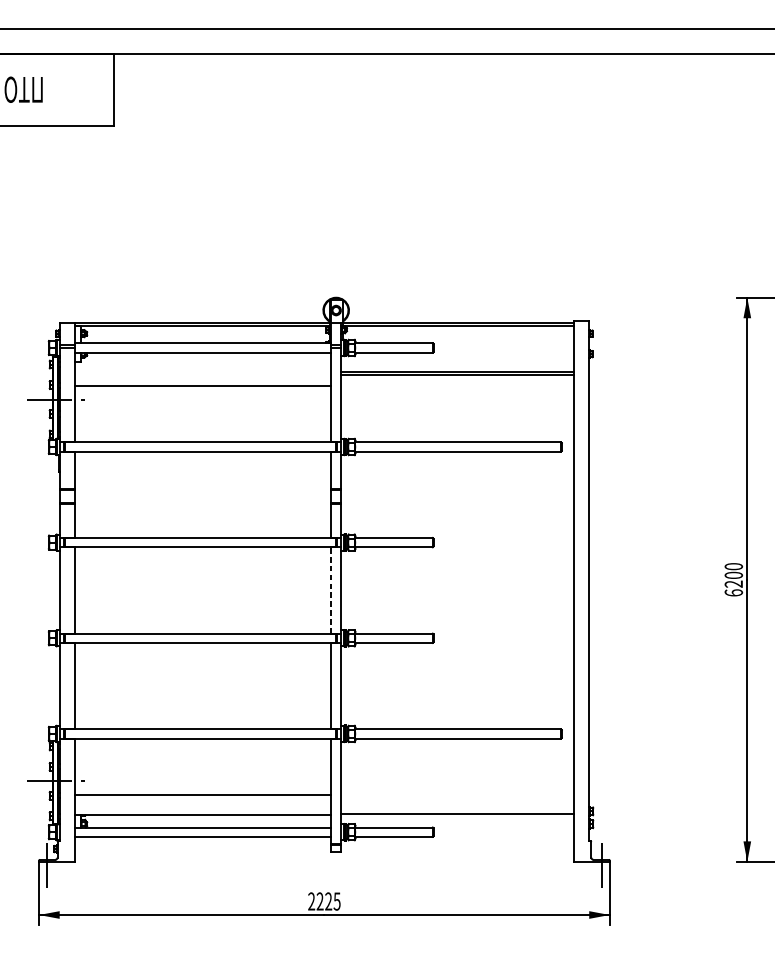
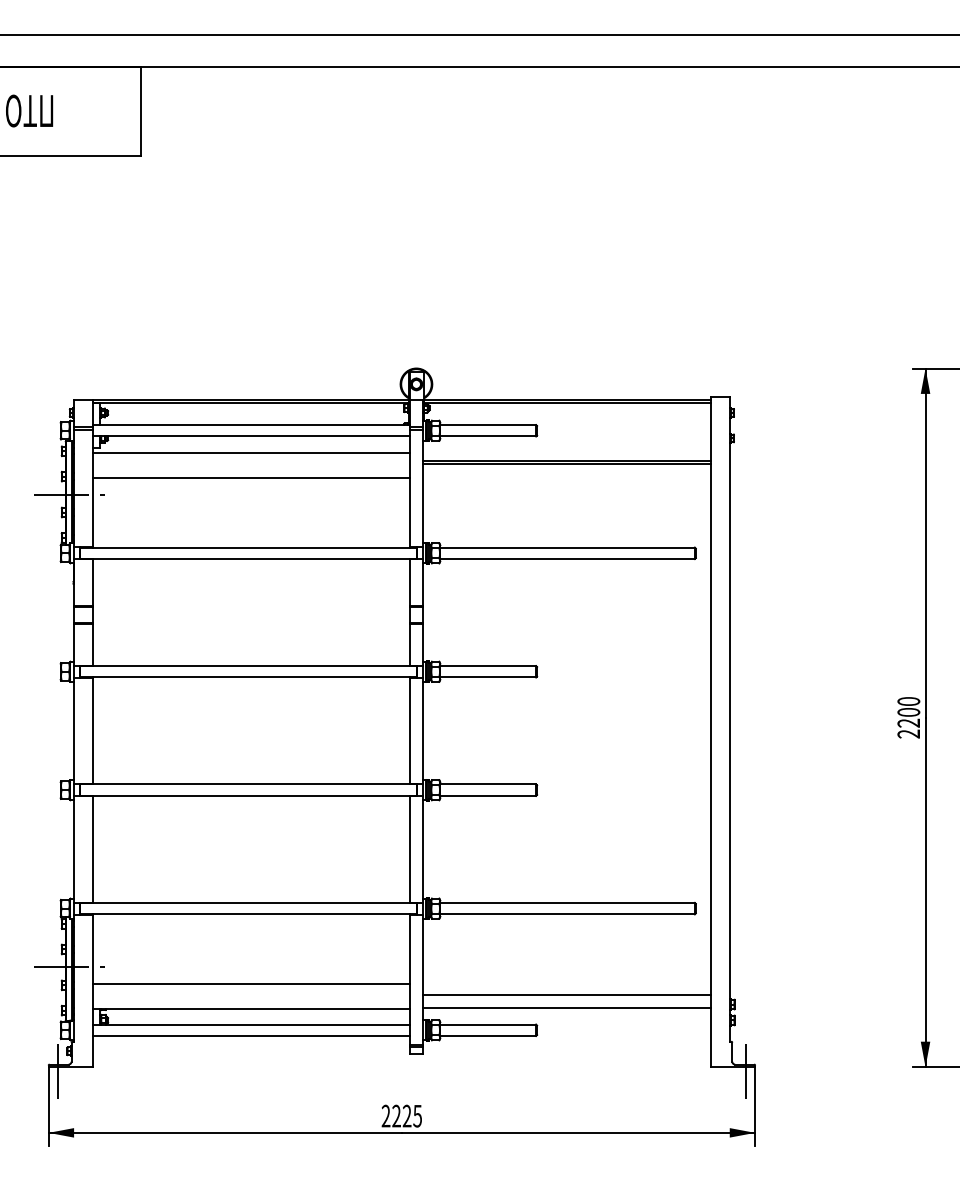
line: (202, 365) -> (251, 452), added
line: (331, 590) -> (410, 730), dashed -> solid
text: (733, 592) -> (908, 733), 6200 -> 2200
line: (457, 804) -> (566, 995), added

